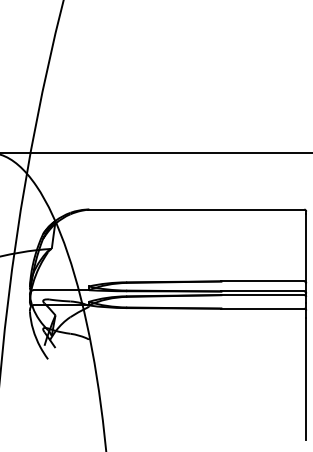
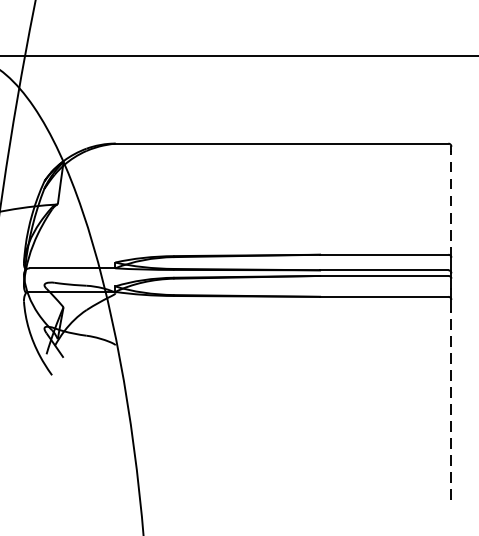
line: (306, 248) -> (451, 203), solid -> dashed
line: (306, 378) -> (451, 404), solid -> dashed

